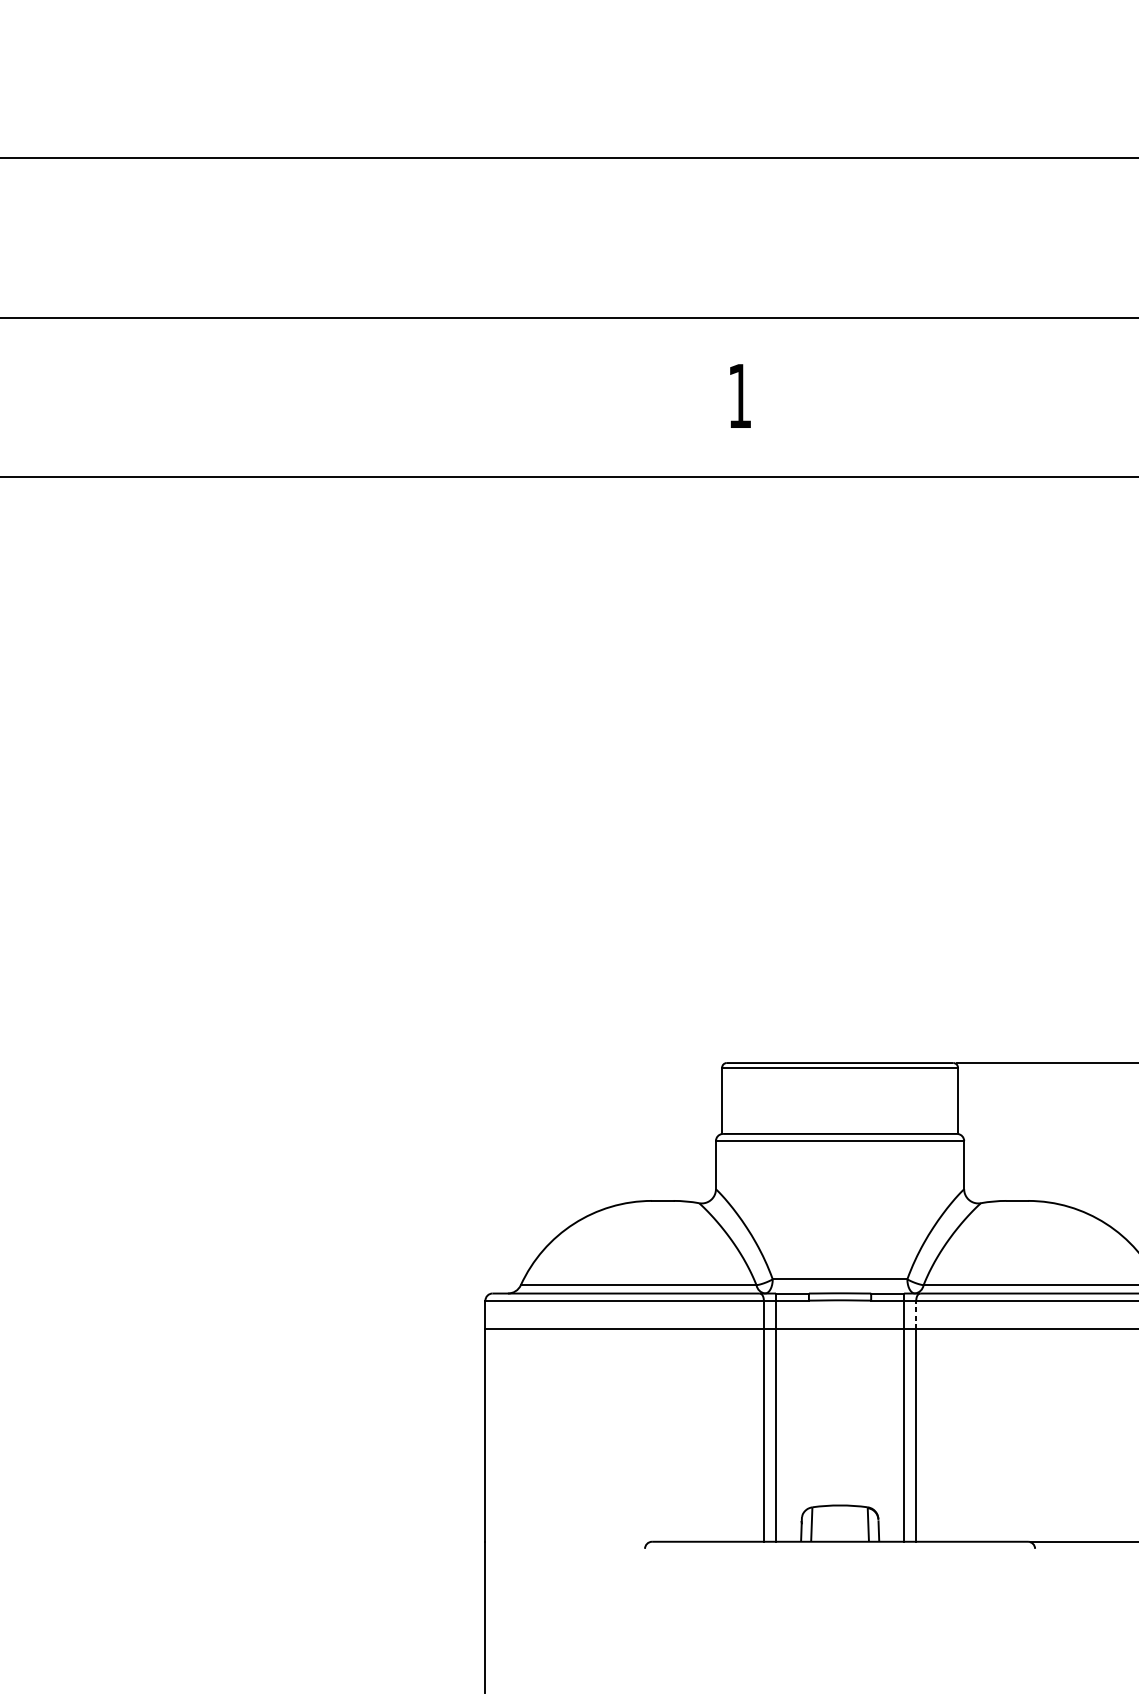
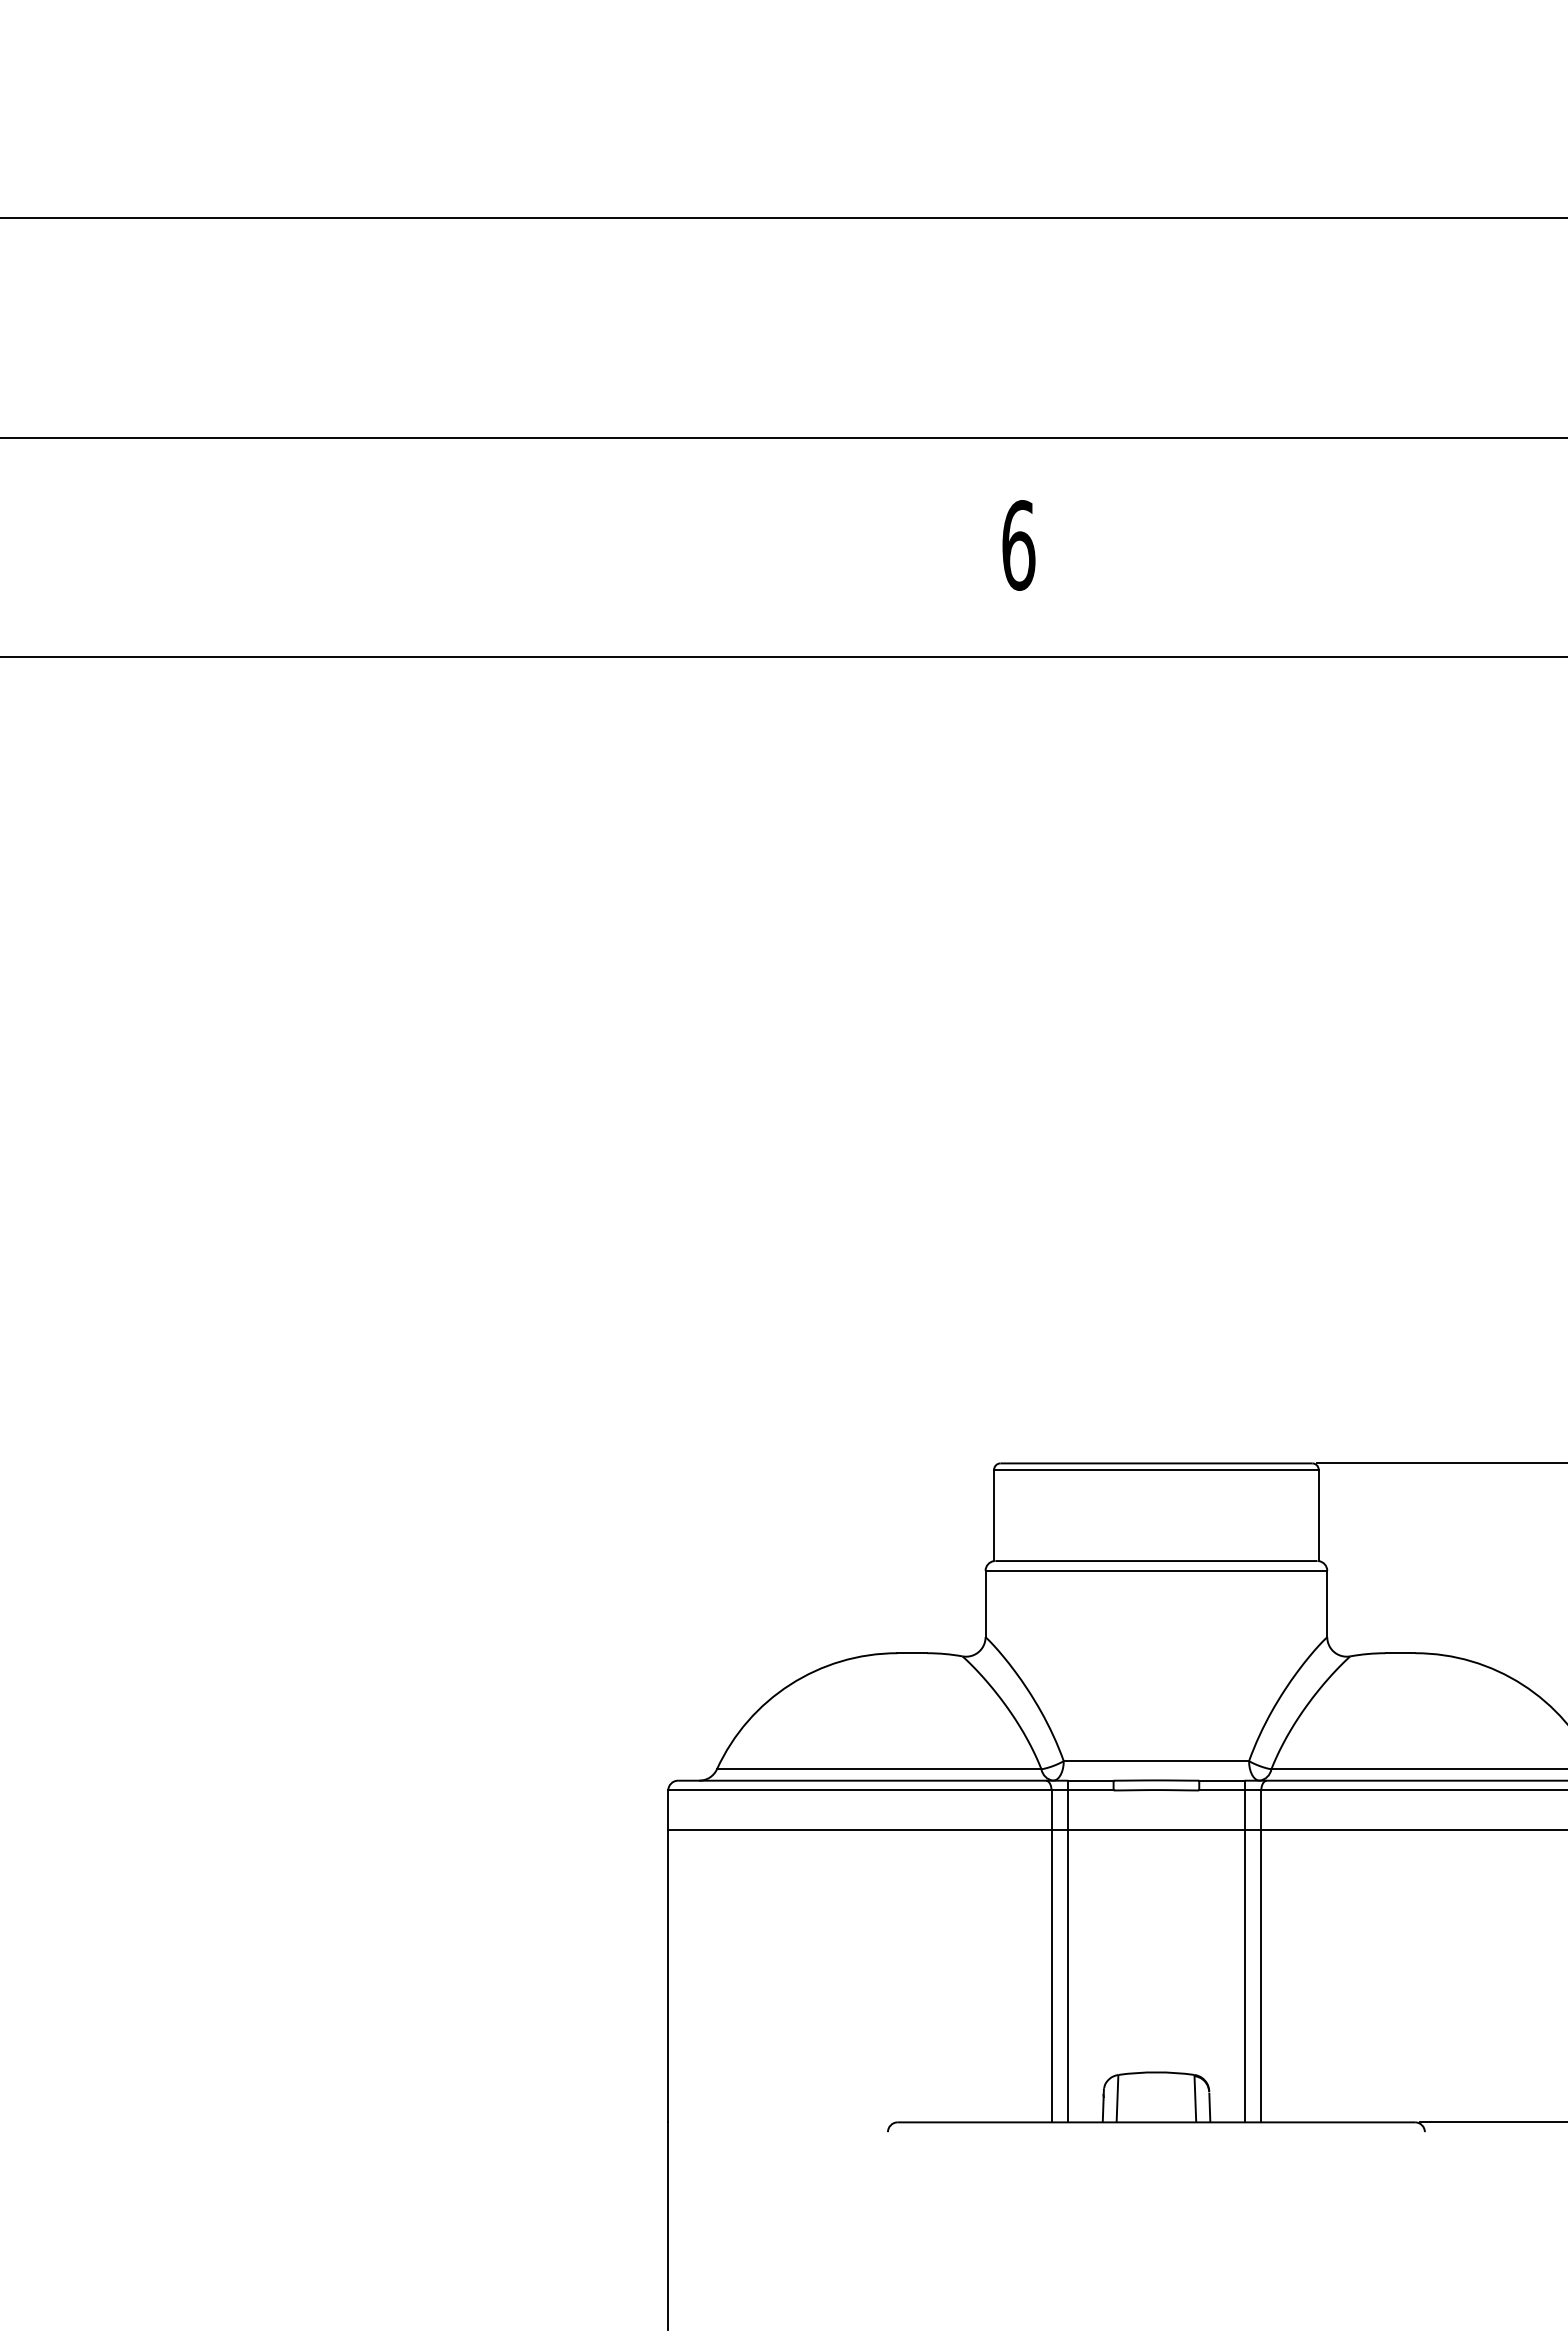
text: (739, 396) -> (1018, 545), 1 -> 6
line: (916, 1314) -> (1261, 1809), dashed -> solid

